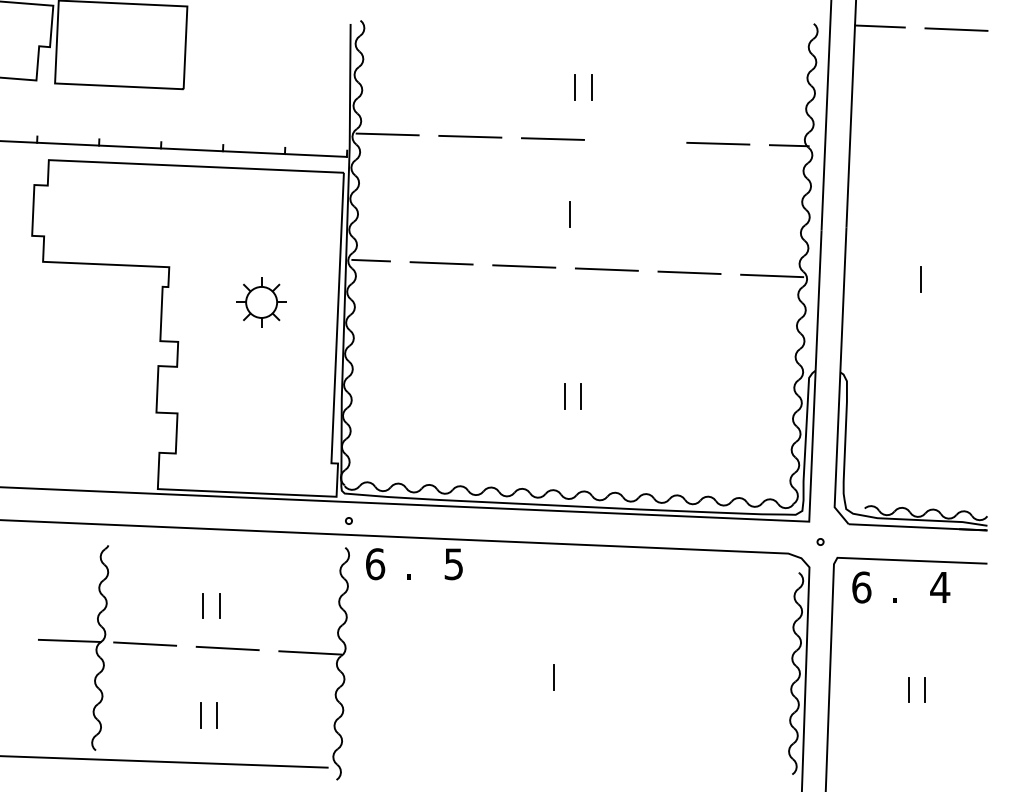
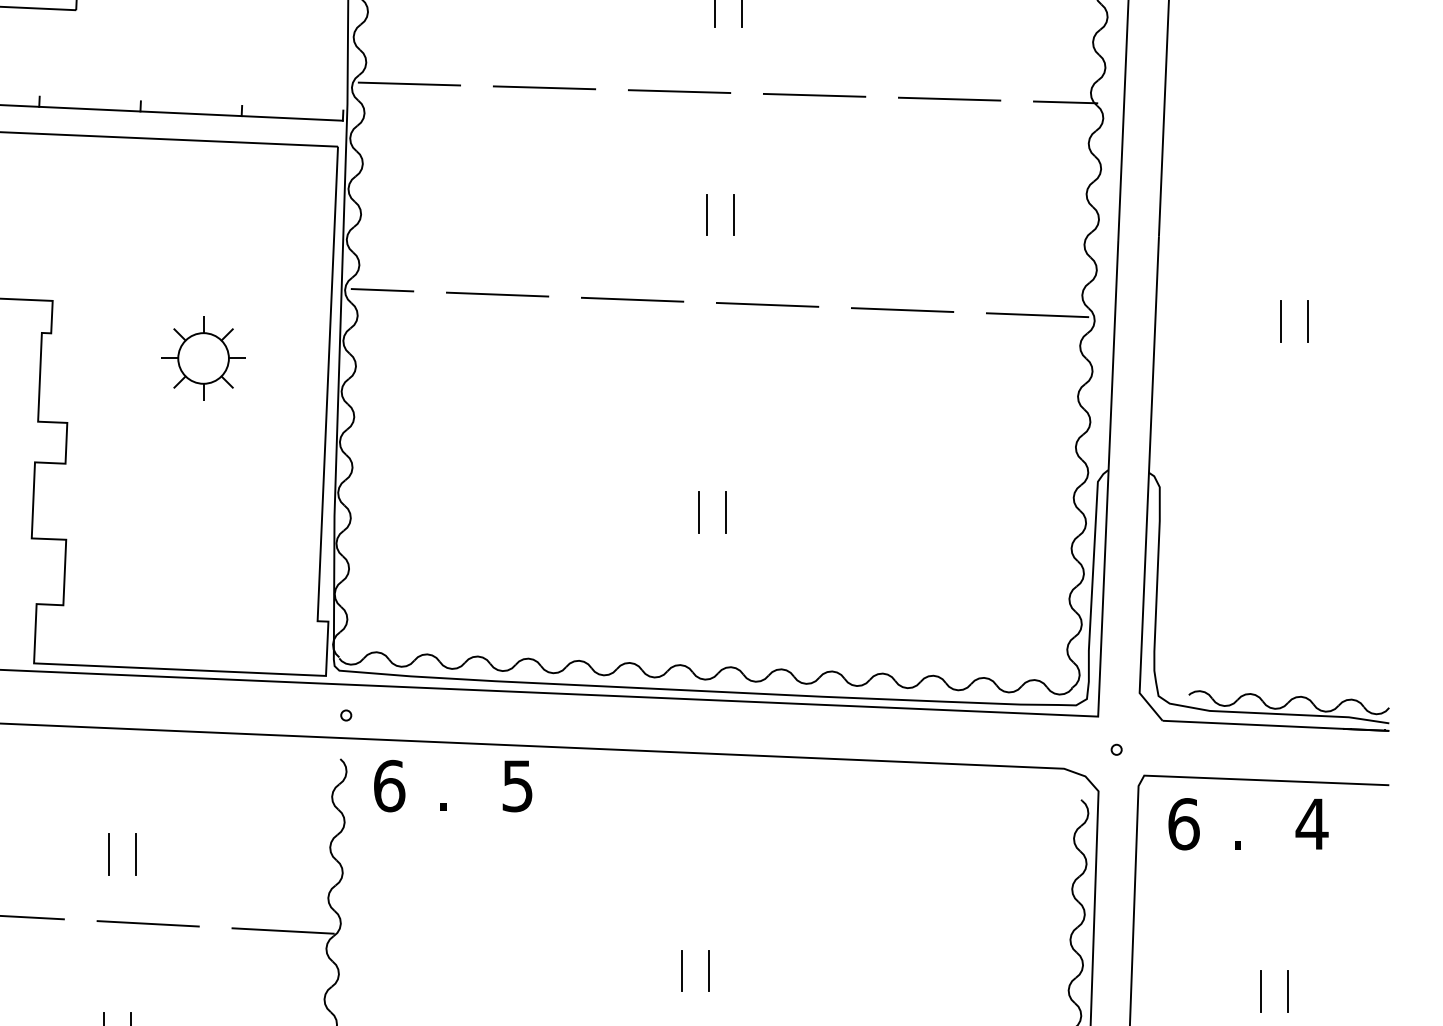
line: (635, 141) -> (814, 95), added
line: (586, 214) -> (734, 214), added
line: (937, 279) -> (1307, 320), added
line: (570, 676) -> (708, 969), added

